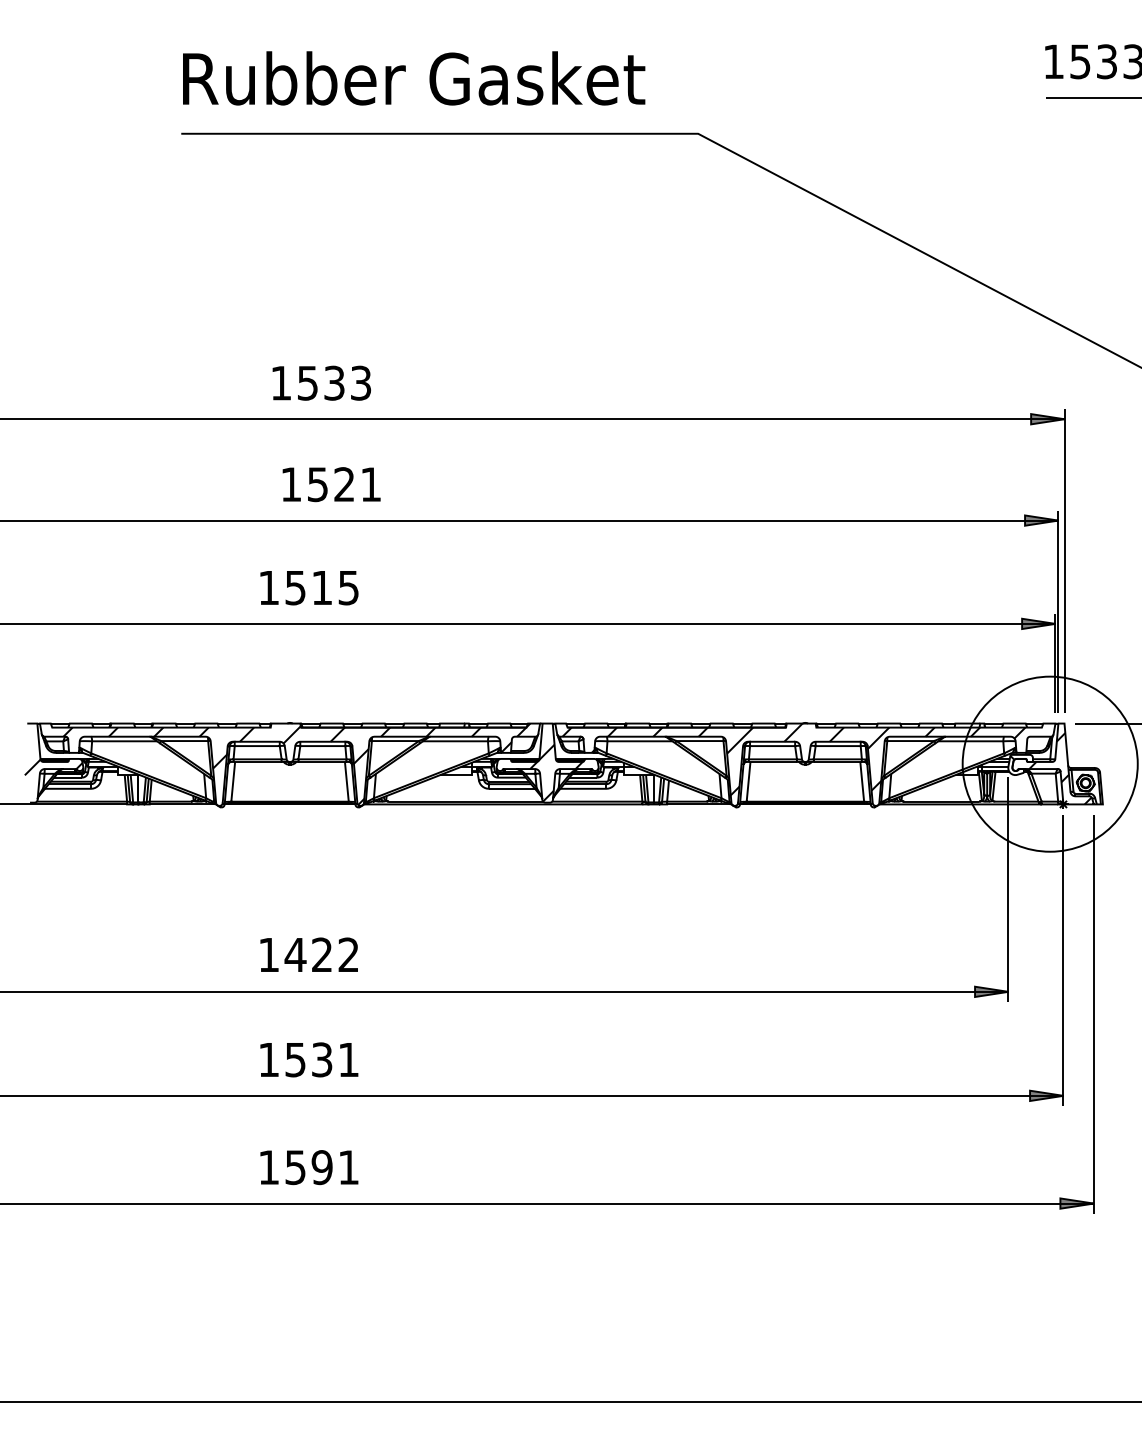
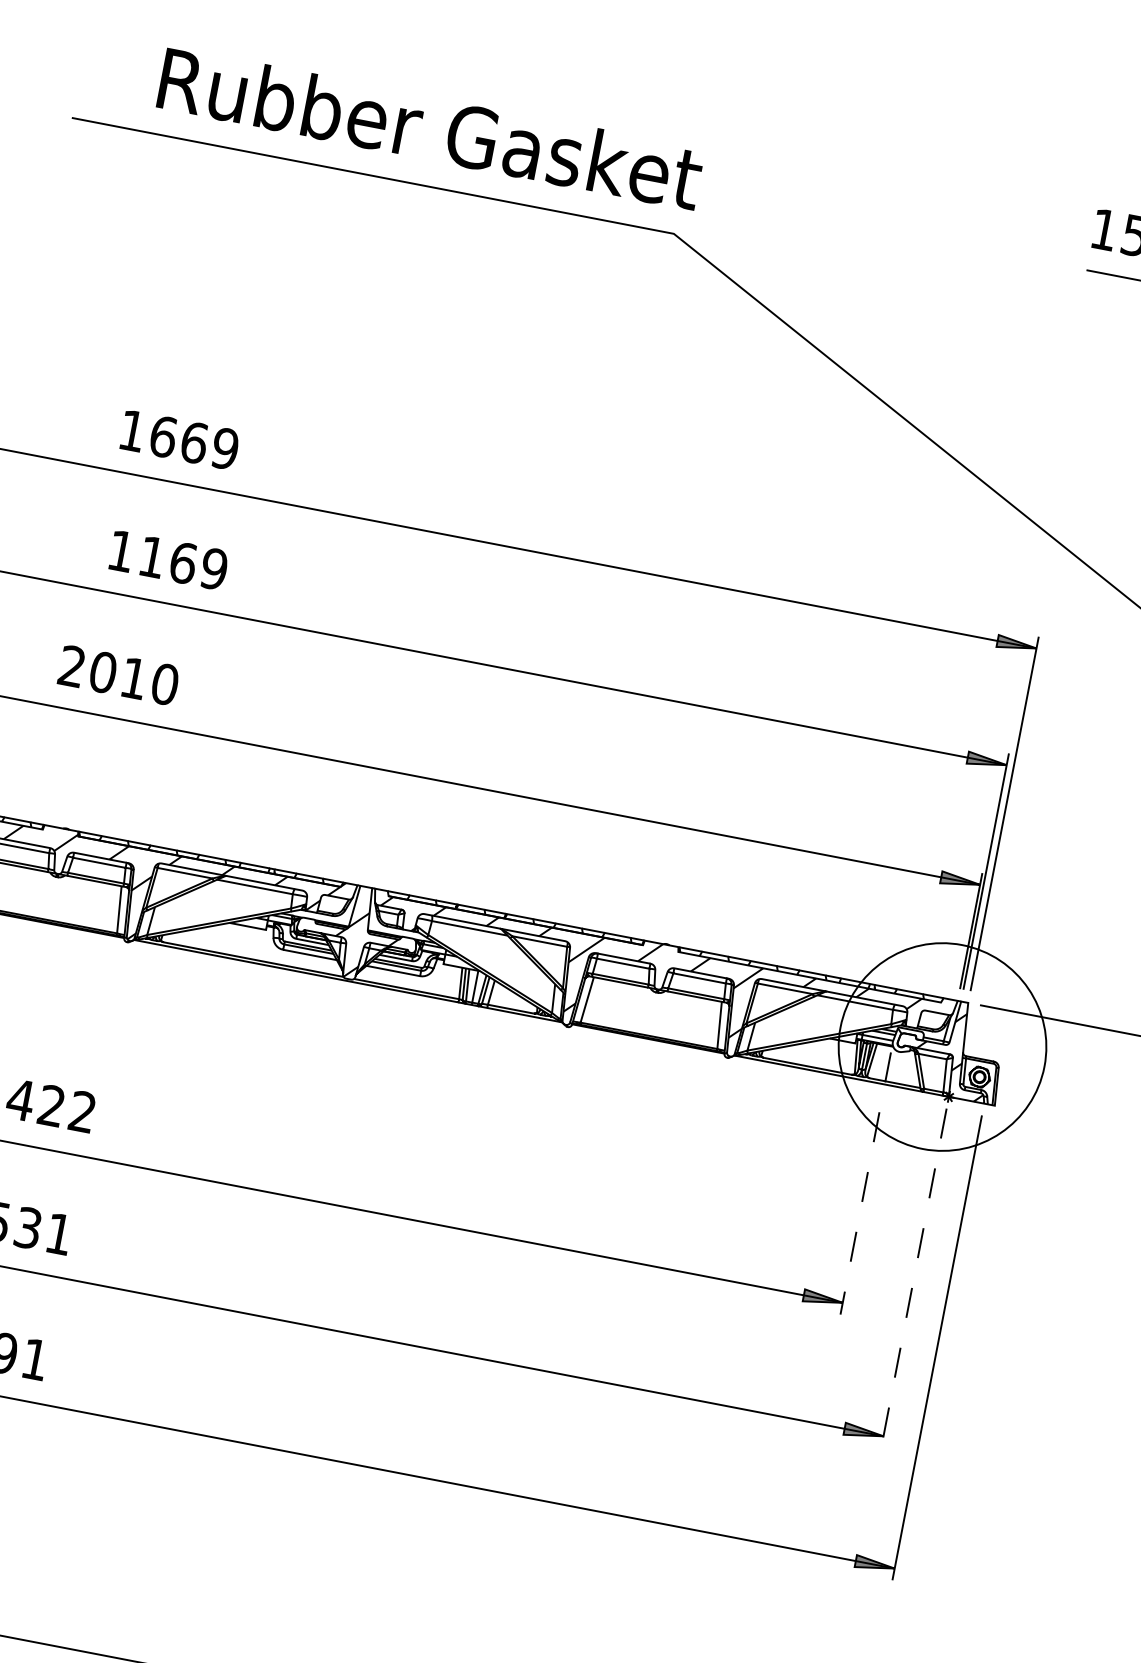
text: (414, 78) -> (431, 128), moved
text: (334, 382) -> (194, 441), 1533 -> 1669
text: (344, 484) -> (183, 562), 1521 -> 1169
text: (309, 587) -> (119, 675), 1515 -> 2010
line: (1008, 889) -> (865, 1183), solid -> dashed
line: (1063, 960) -> (913, 1278), solid -> dashed

